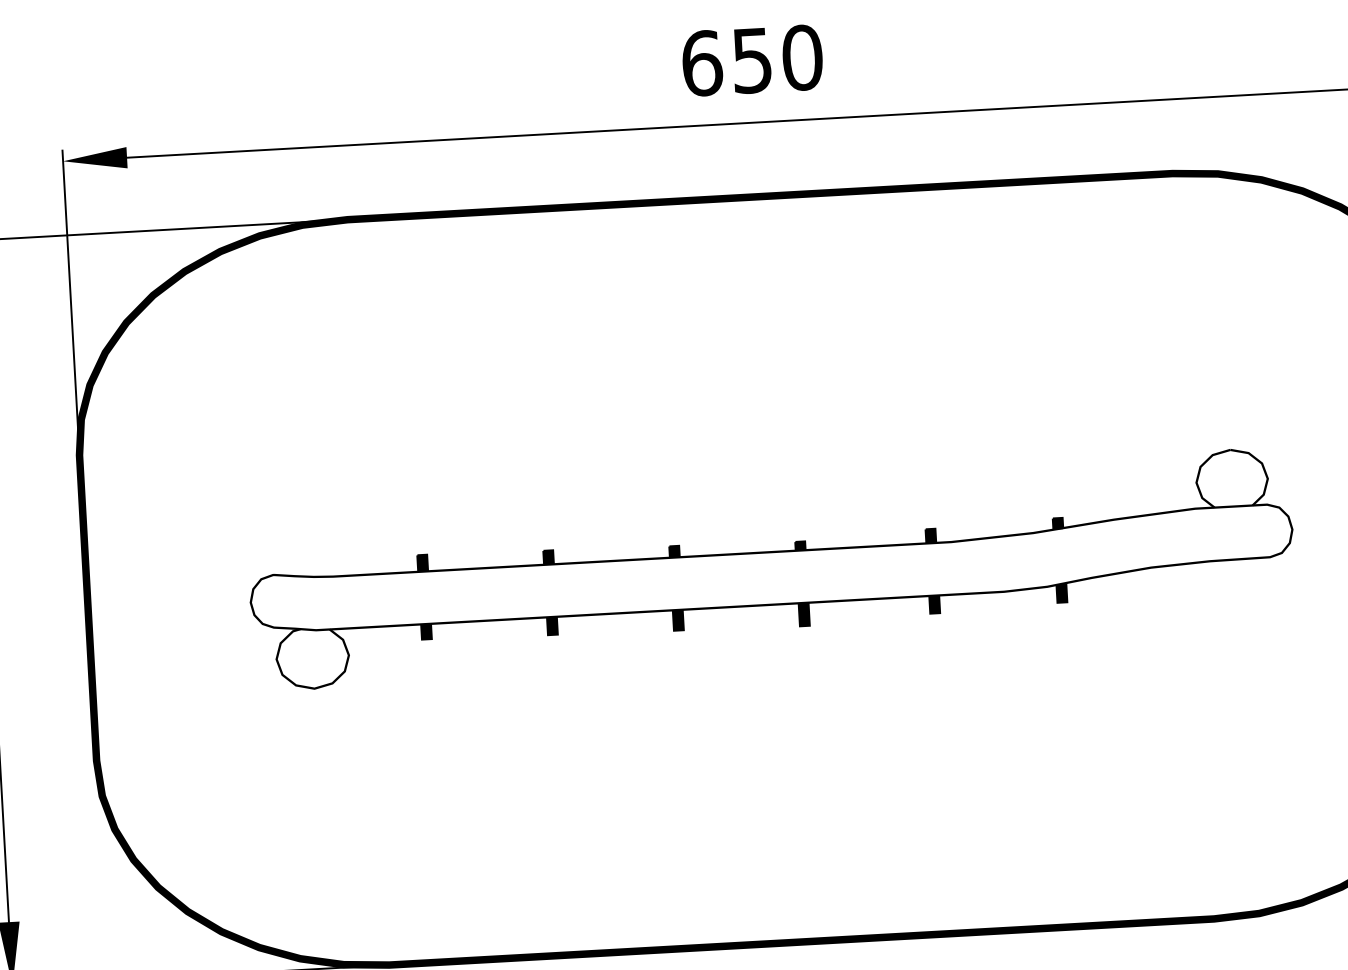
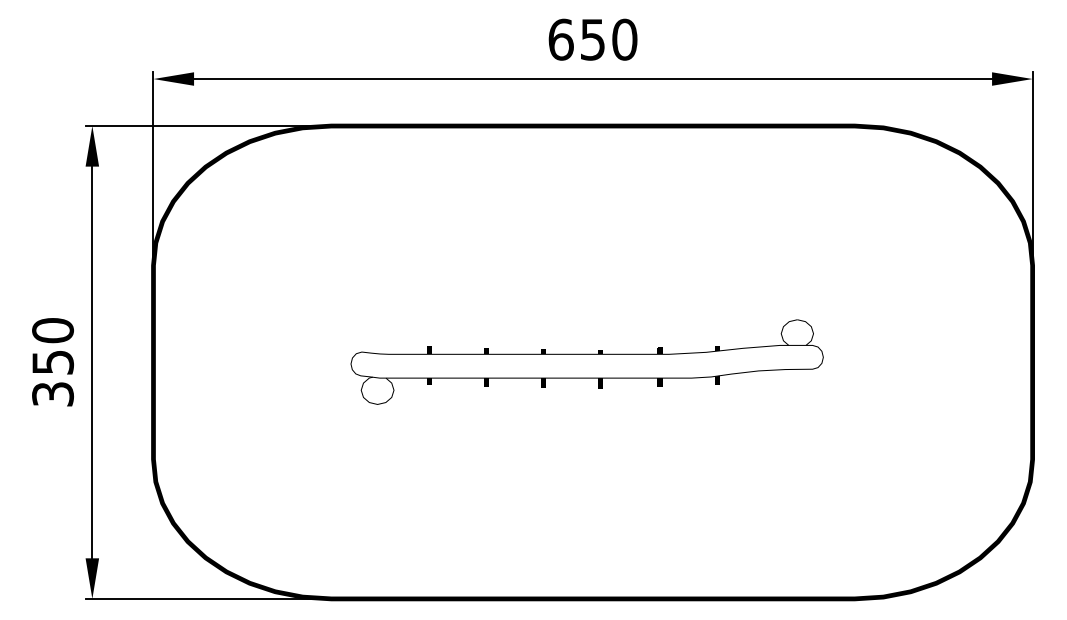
part: (770, 568) -> (586, 361), size x0.71

